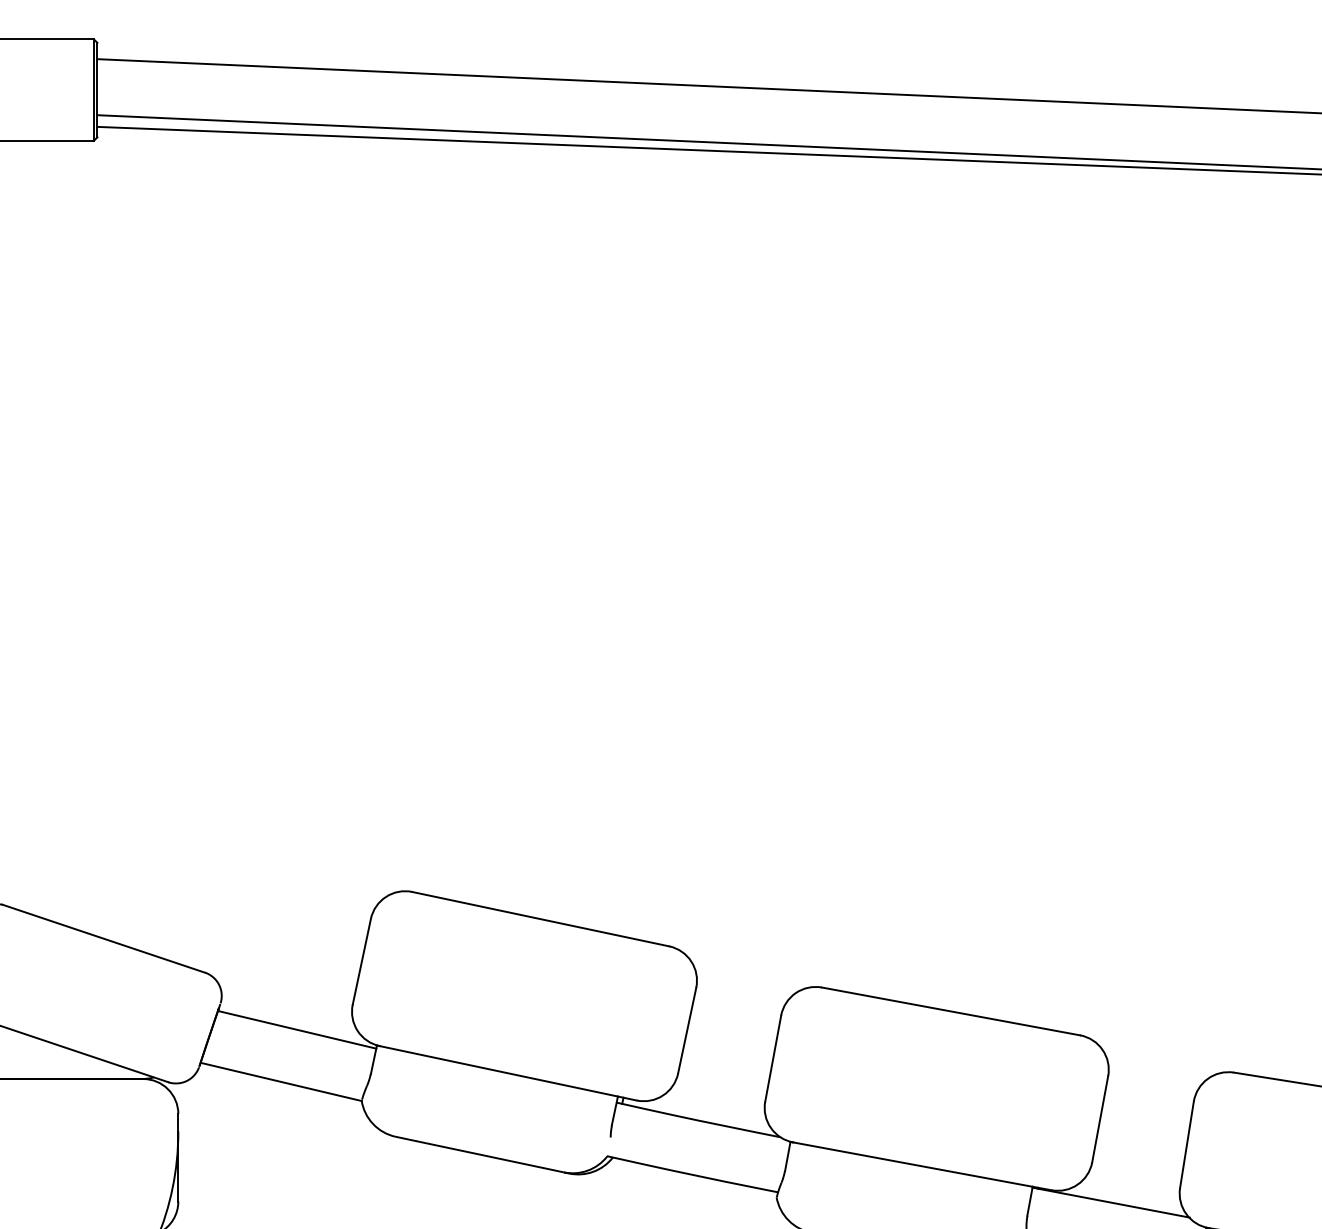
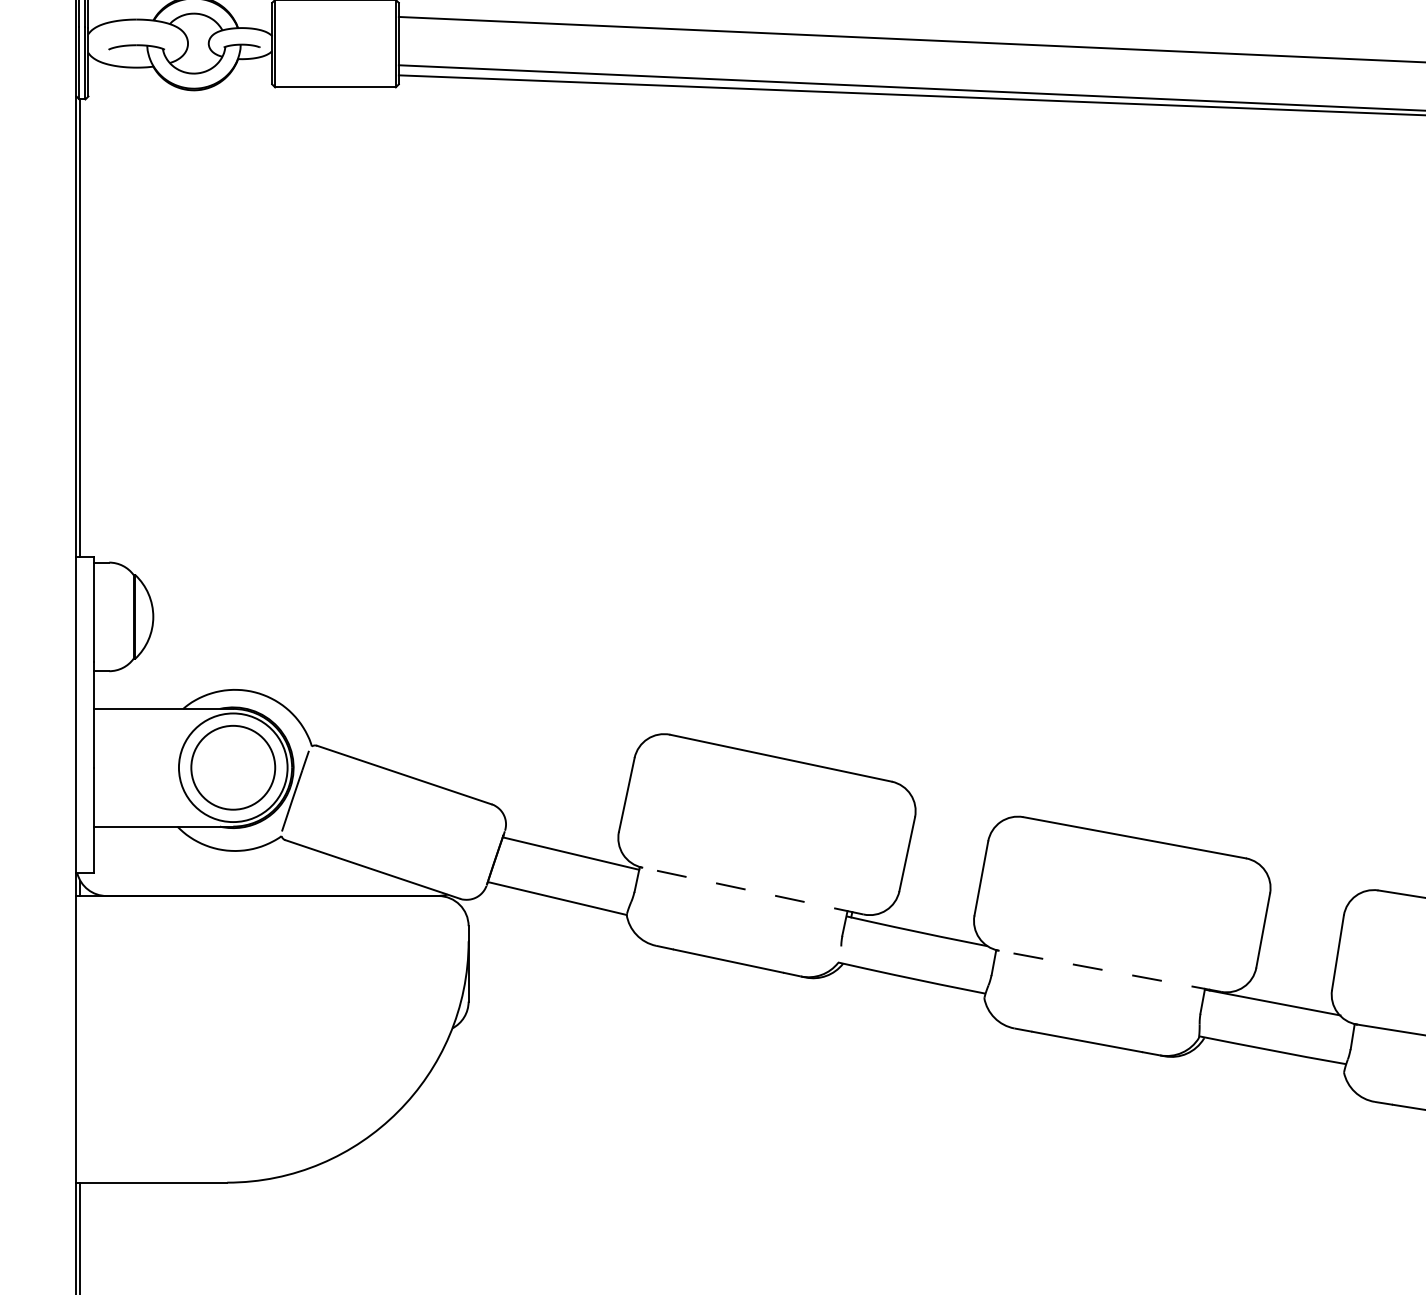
line: (507, 1072) -> (752, 890), solid -> dashed
line: (921, 1166) -> (1109, 971), solid -> dashed

